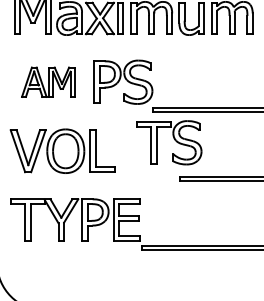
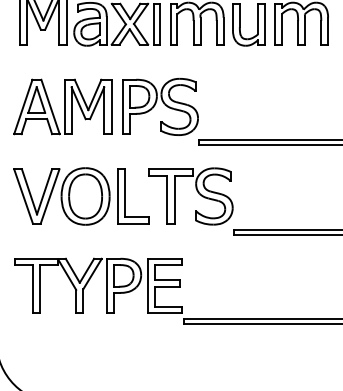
part: (47, 81) -> (62, 106), size x1.43
part: (174, 139) -> (197, 192), moved

